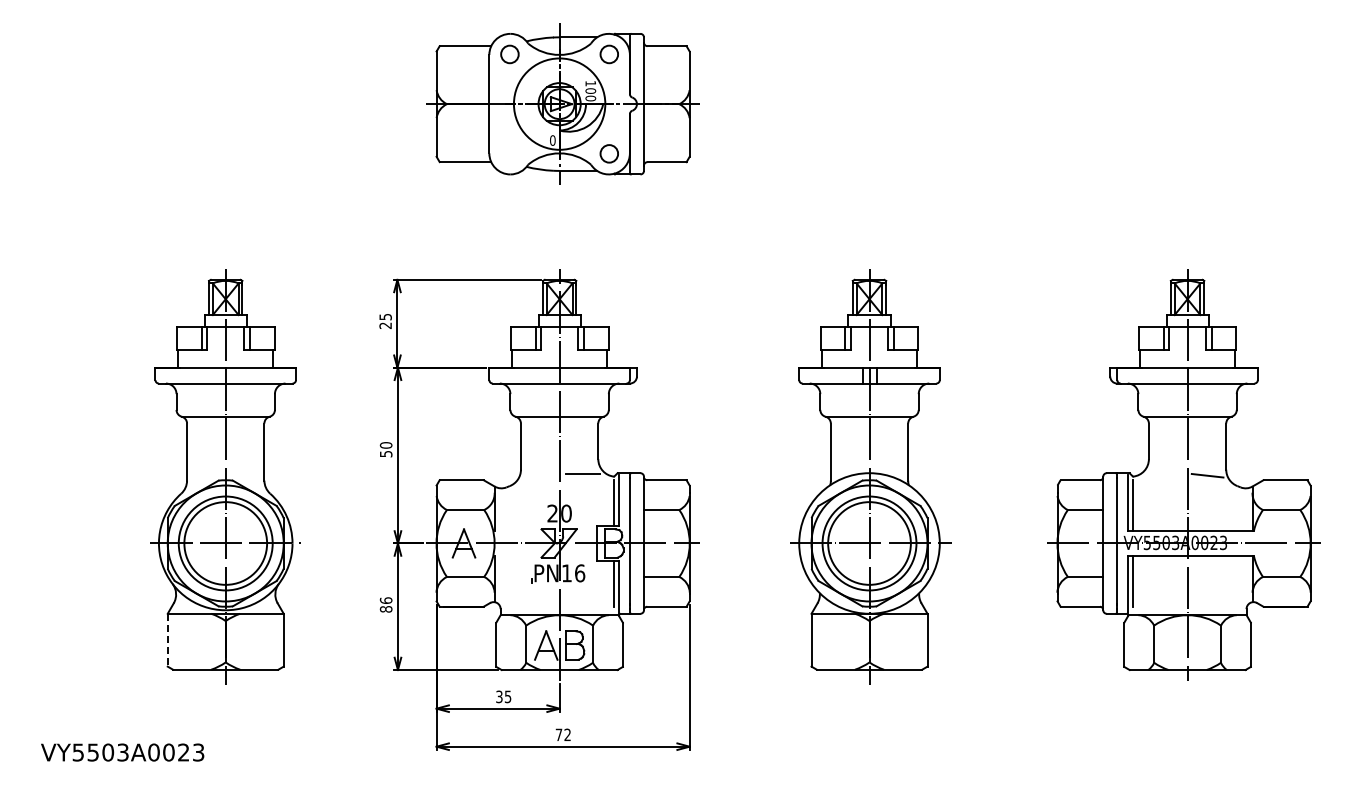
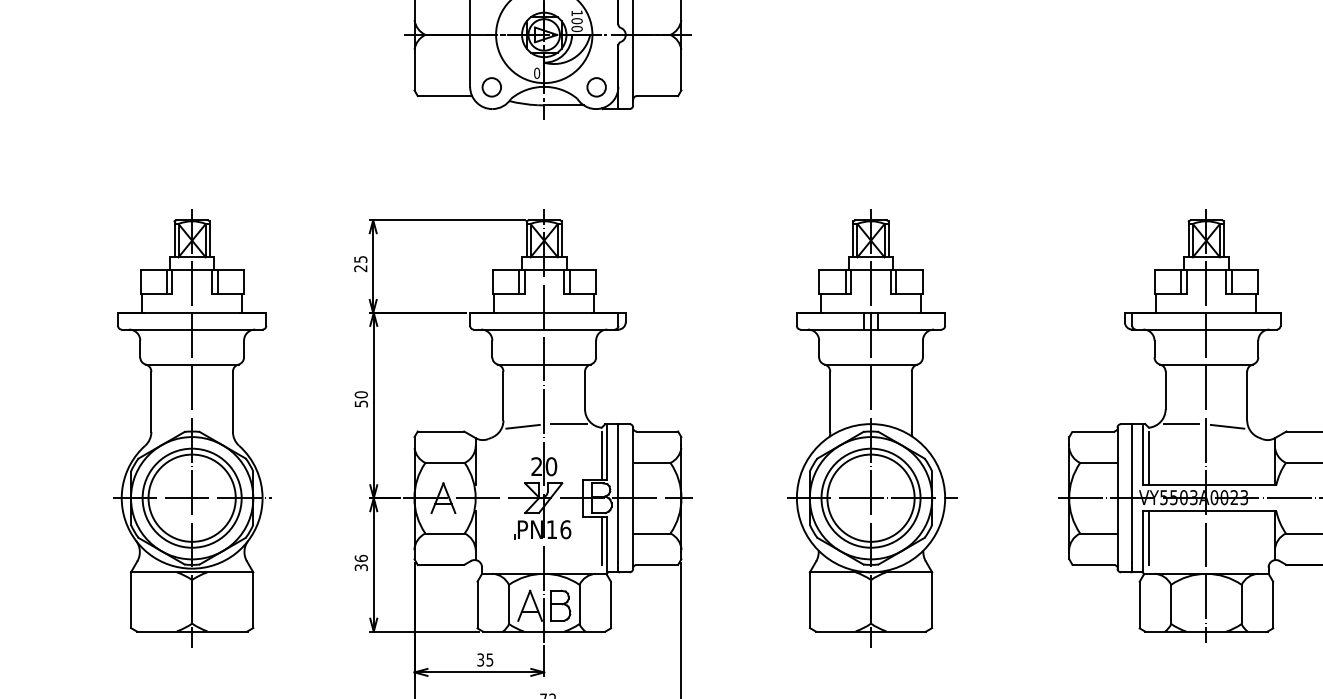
circle: (509, 153) -> (491, 86), added
line: (1163, 473) -> (1181, 424), added
line: (539, 475) -> (523, 426), added
text: (386, 609) -> (361, 567), 86 -> 36
line: (167, 640) -> (130, 600), dashed -> solid

